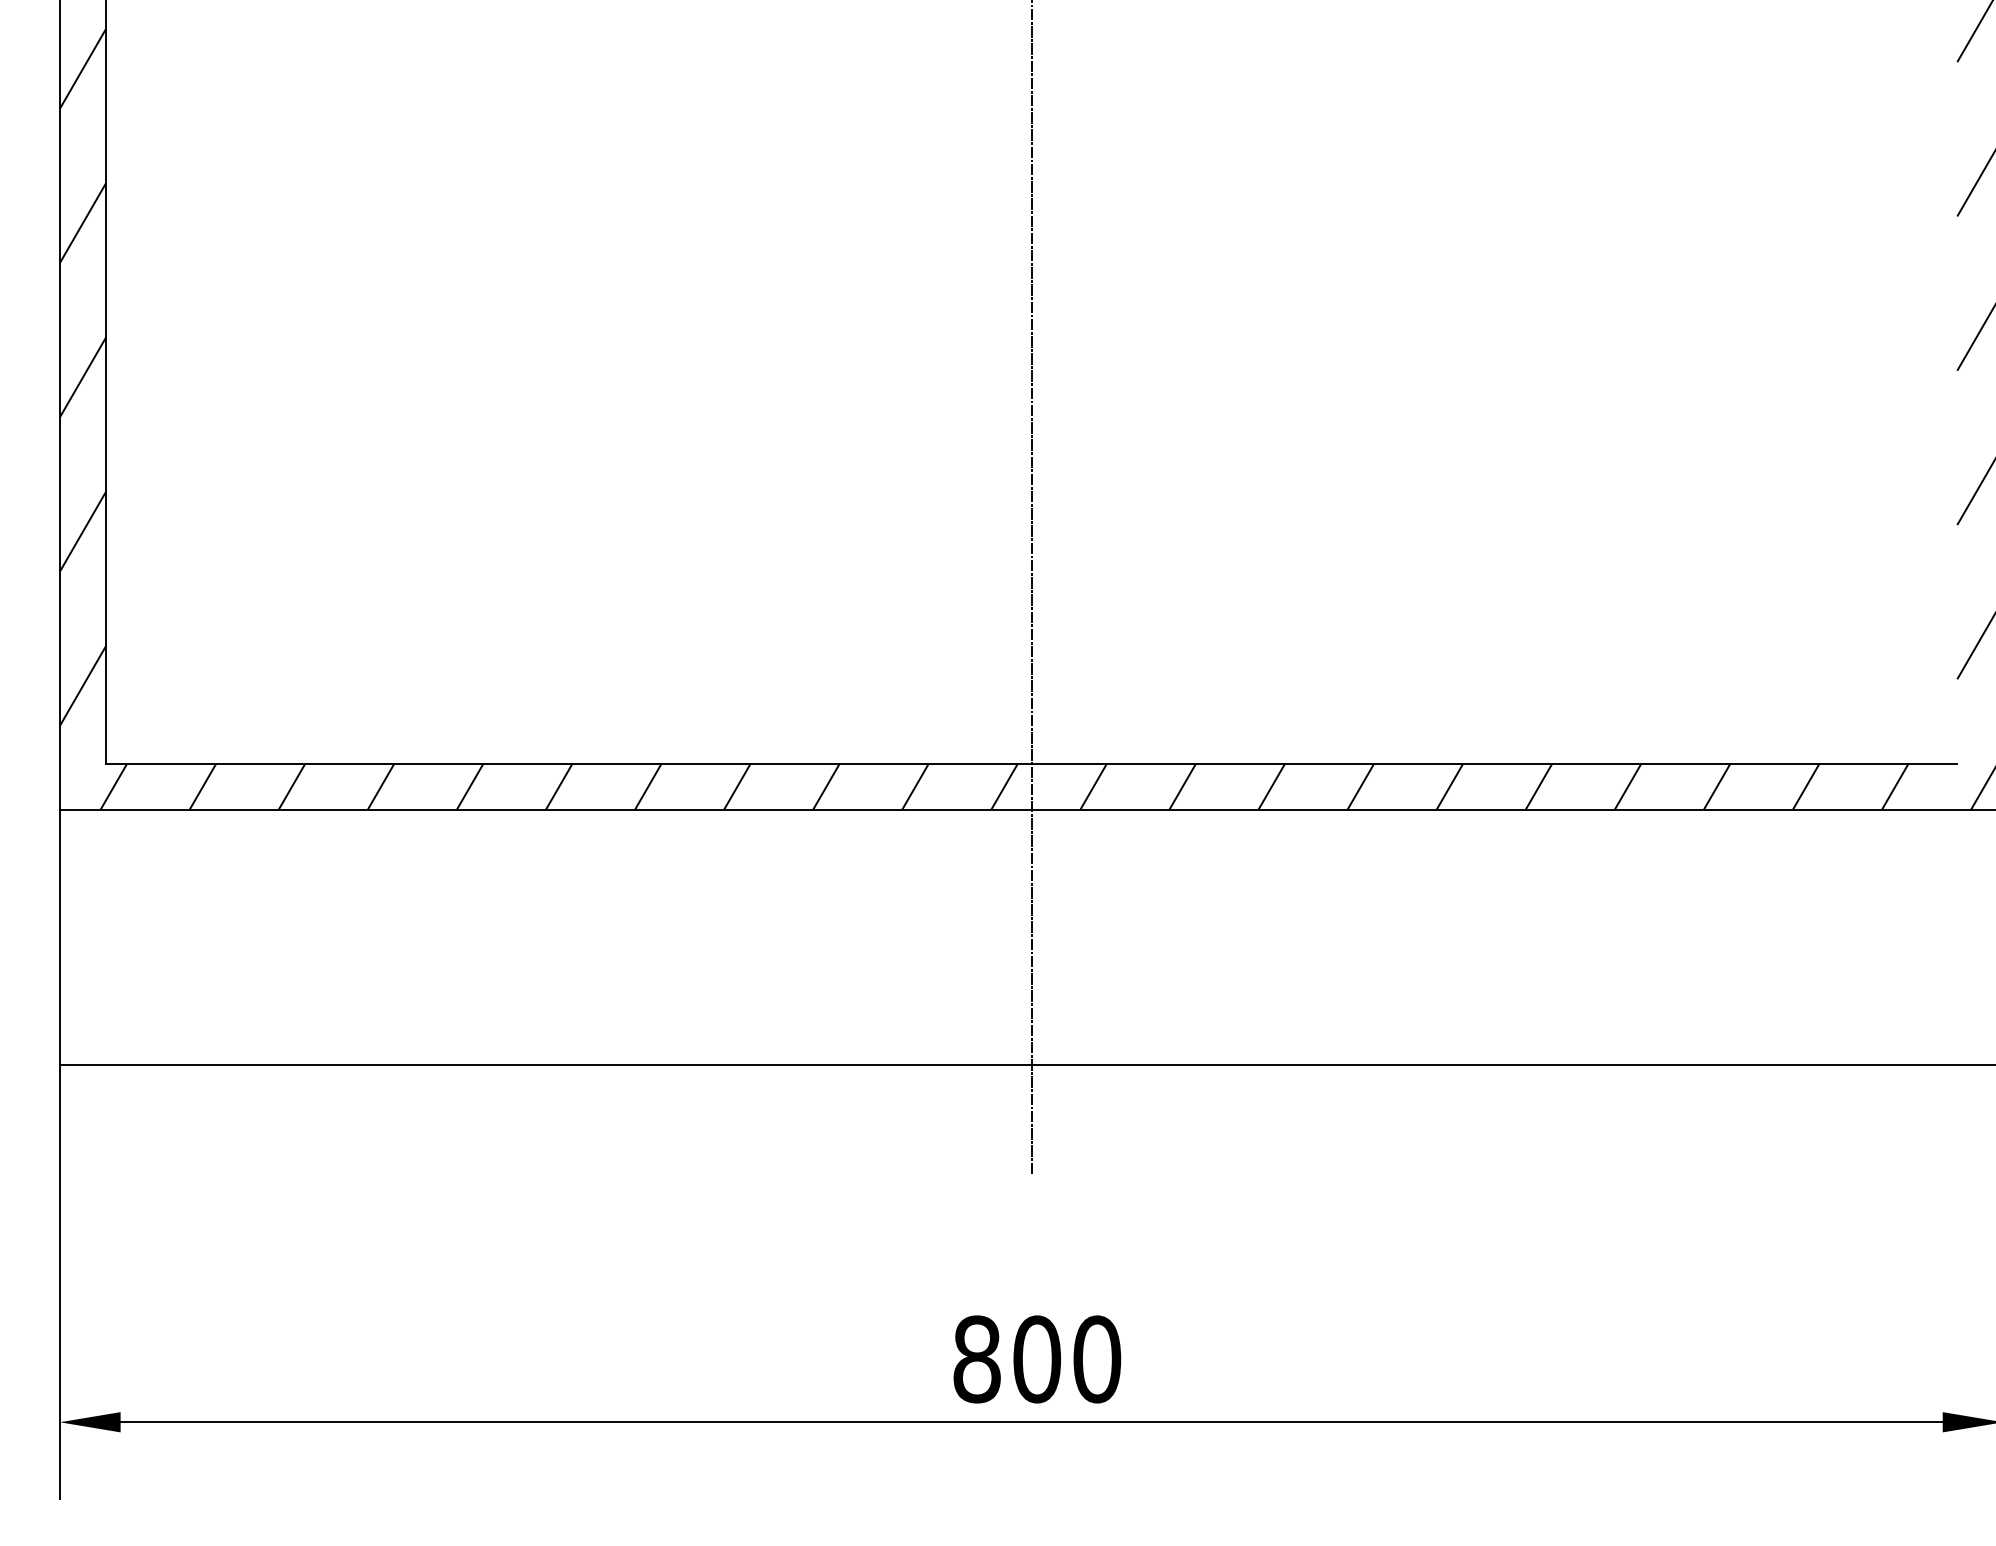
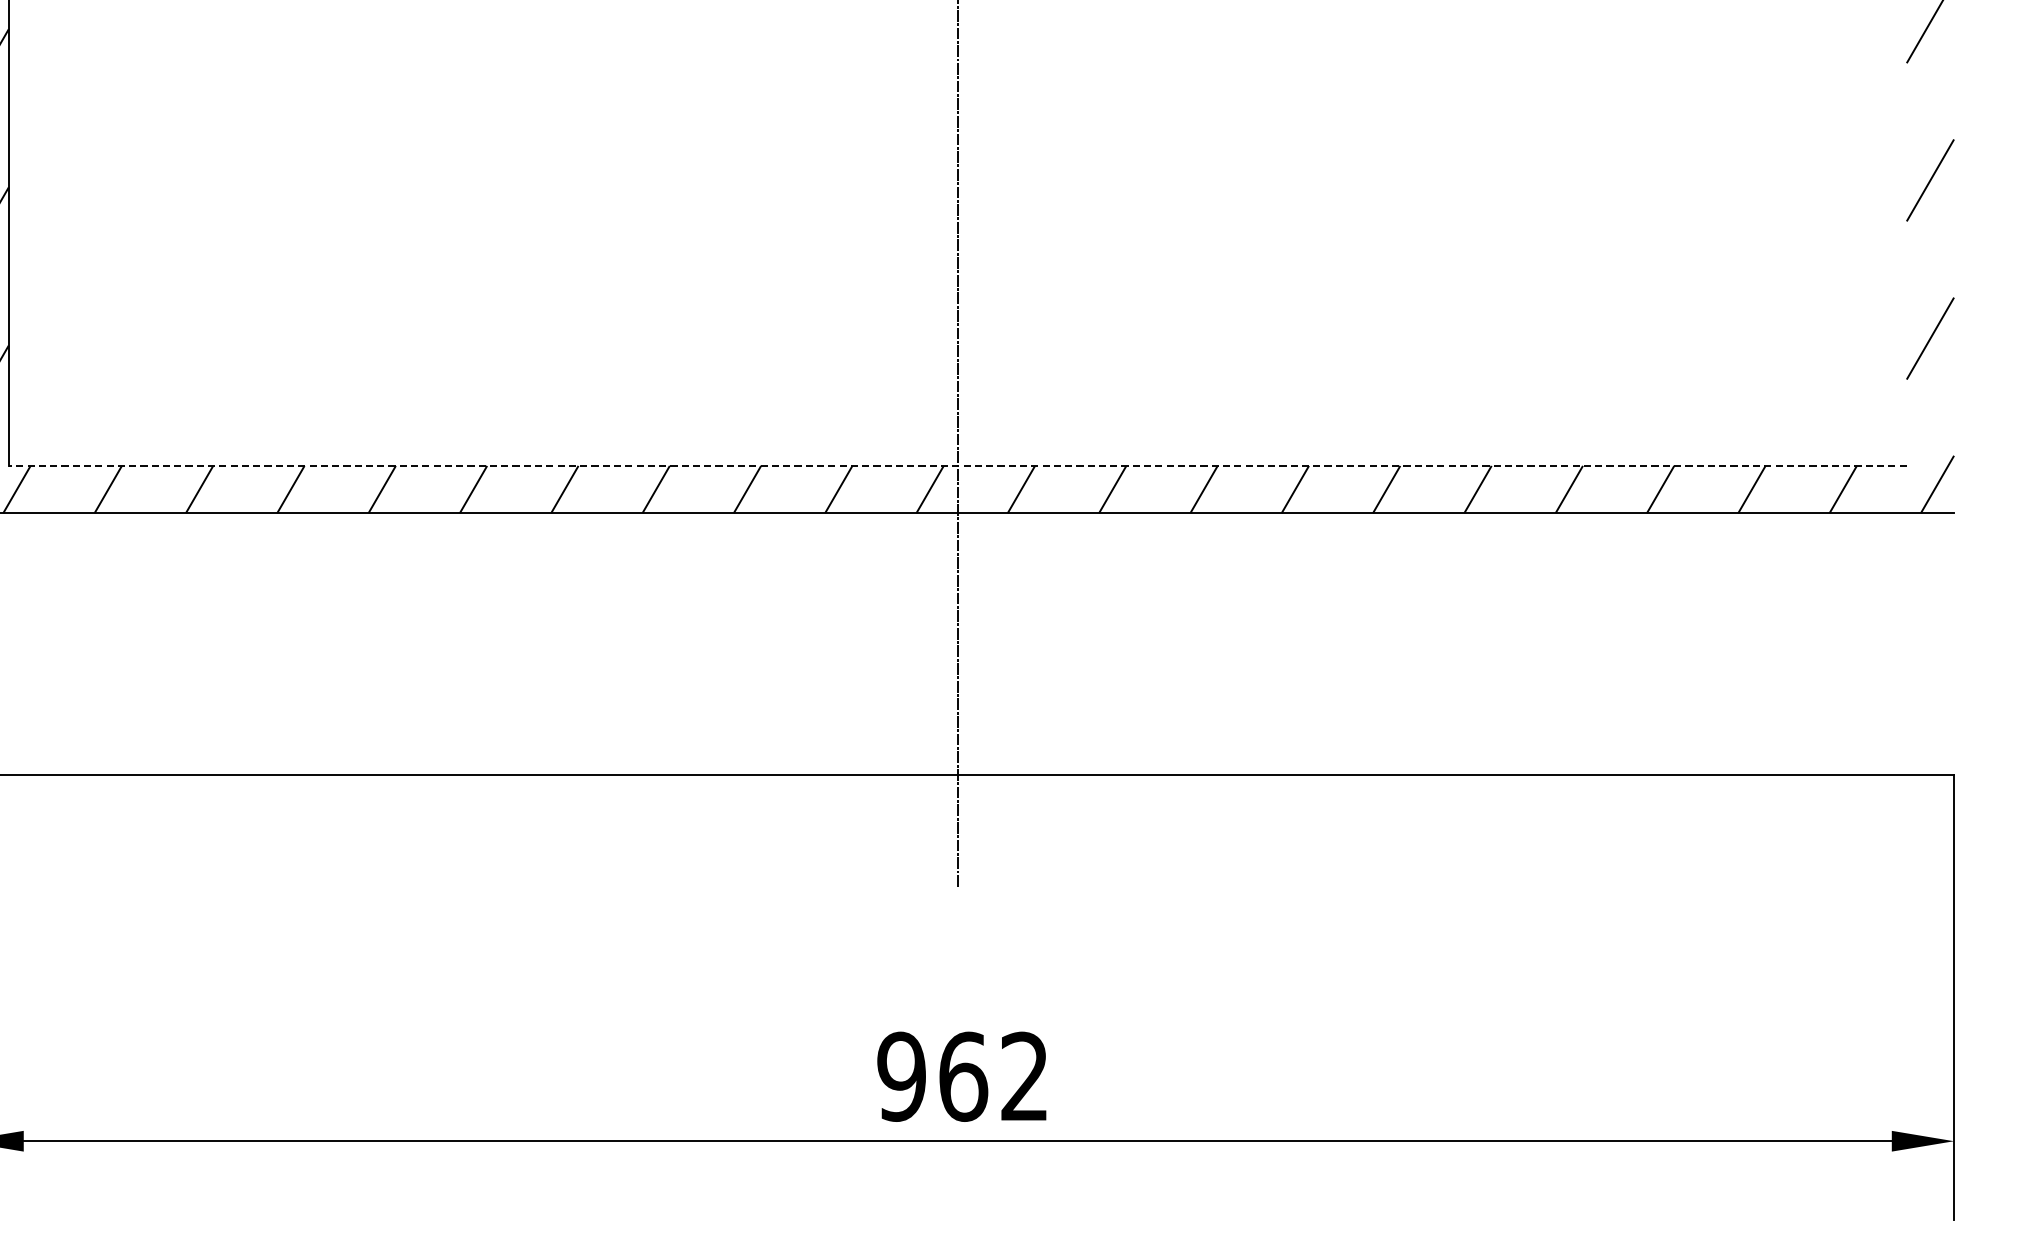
line: (1031, 763) -> (957, 465), solid -> dashed
text: (1037, 1359) -> (963, 1076), 800 -> 962

